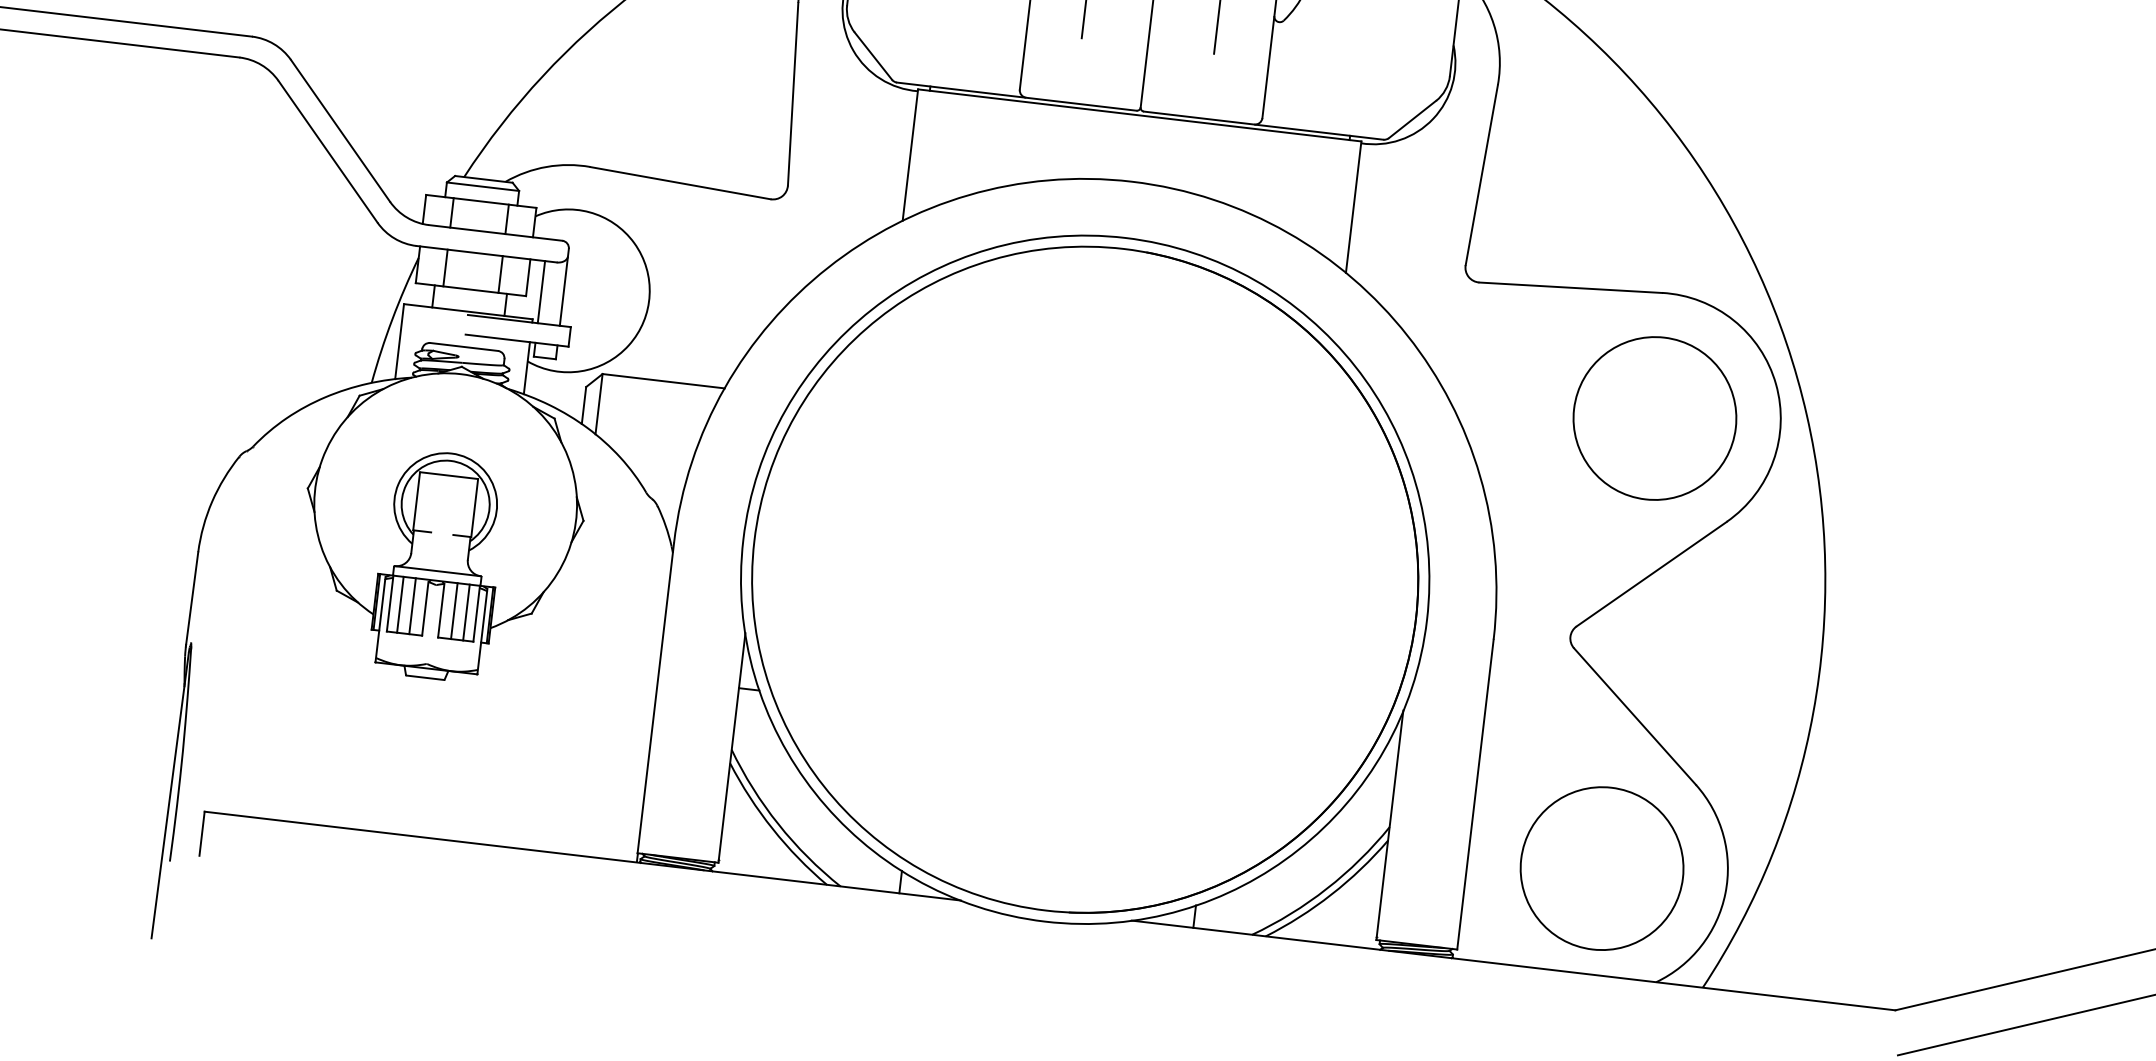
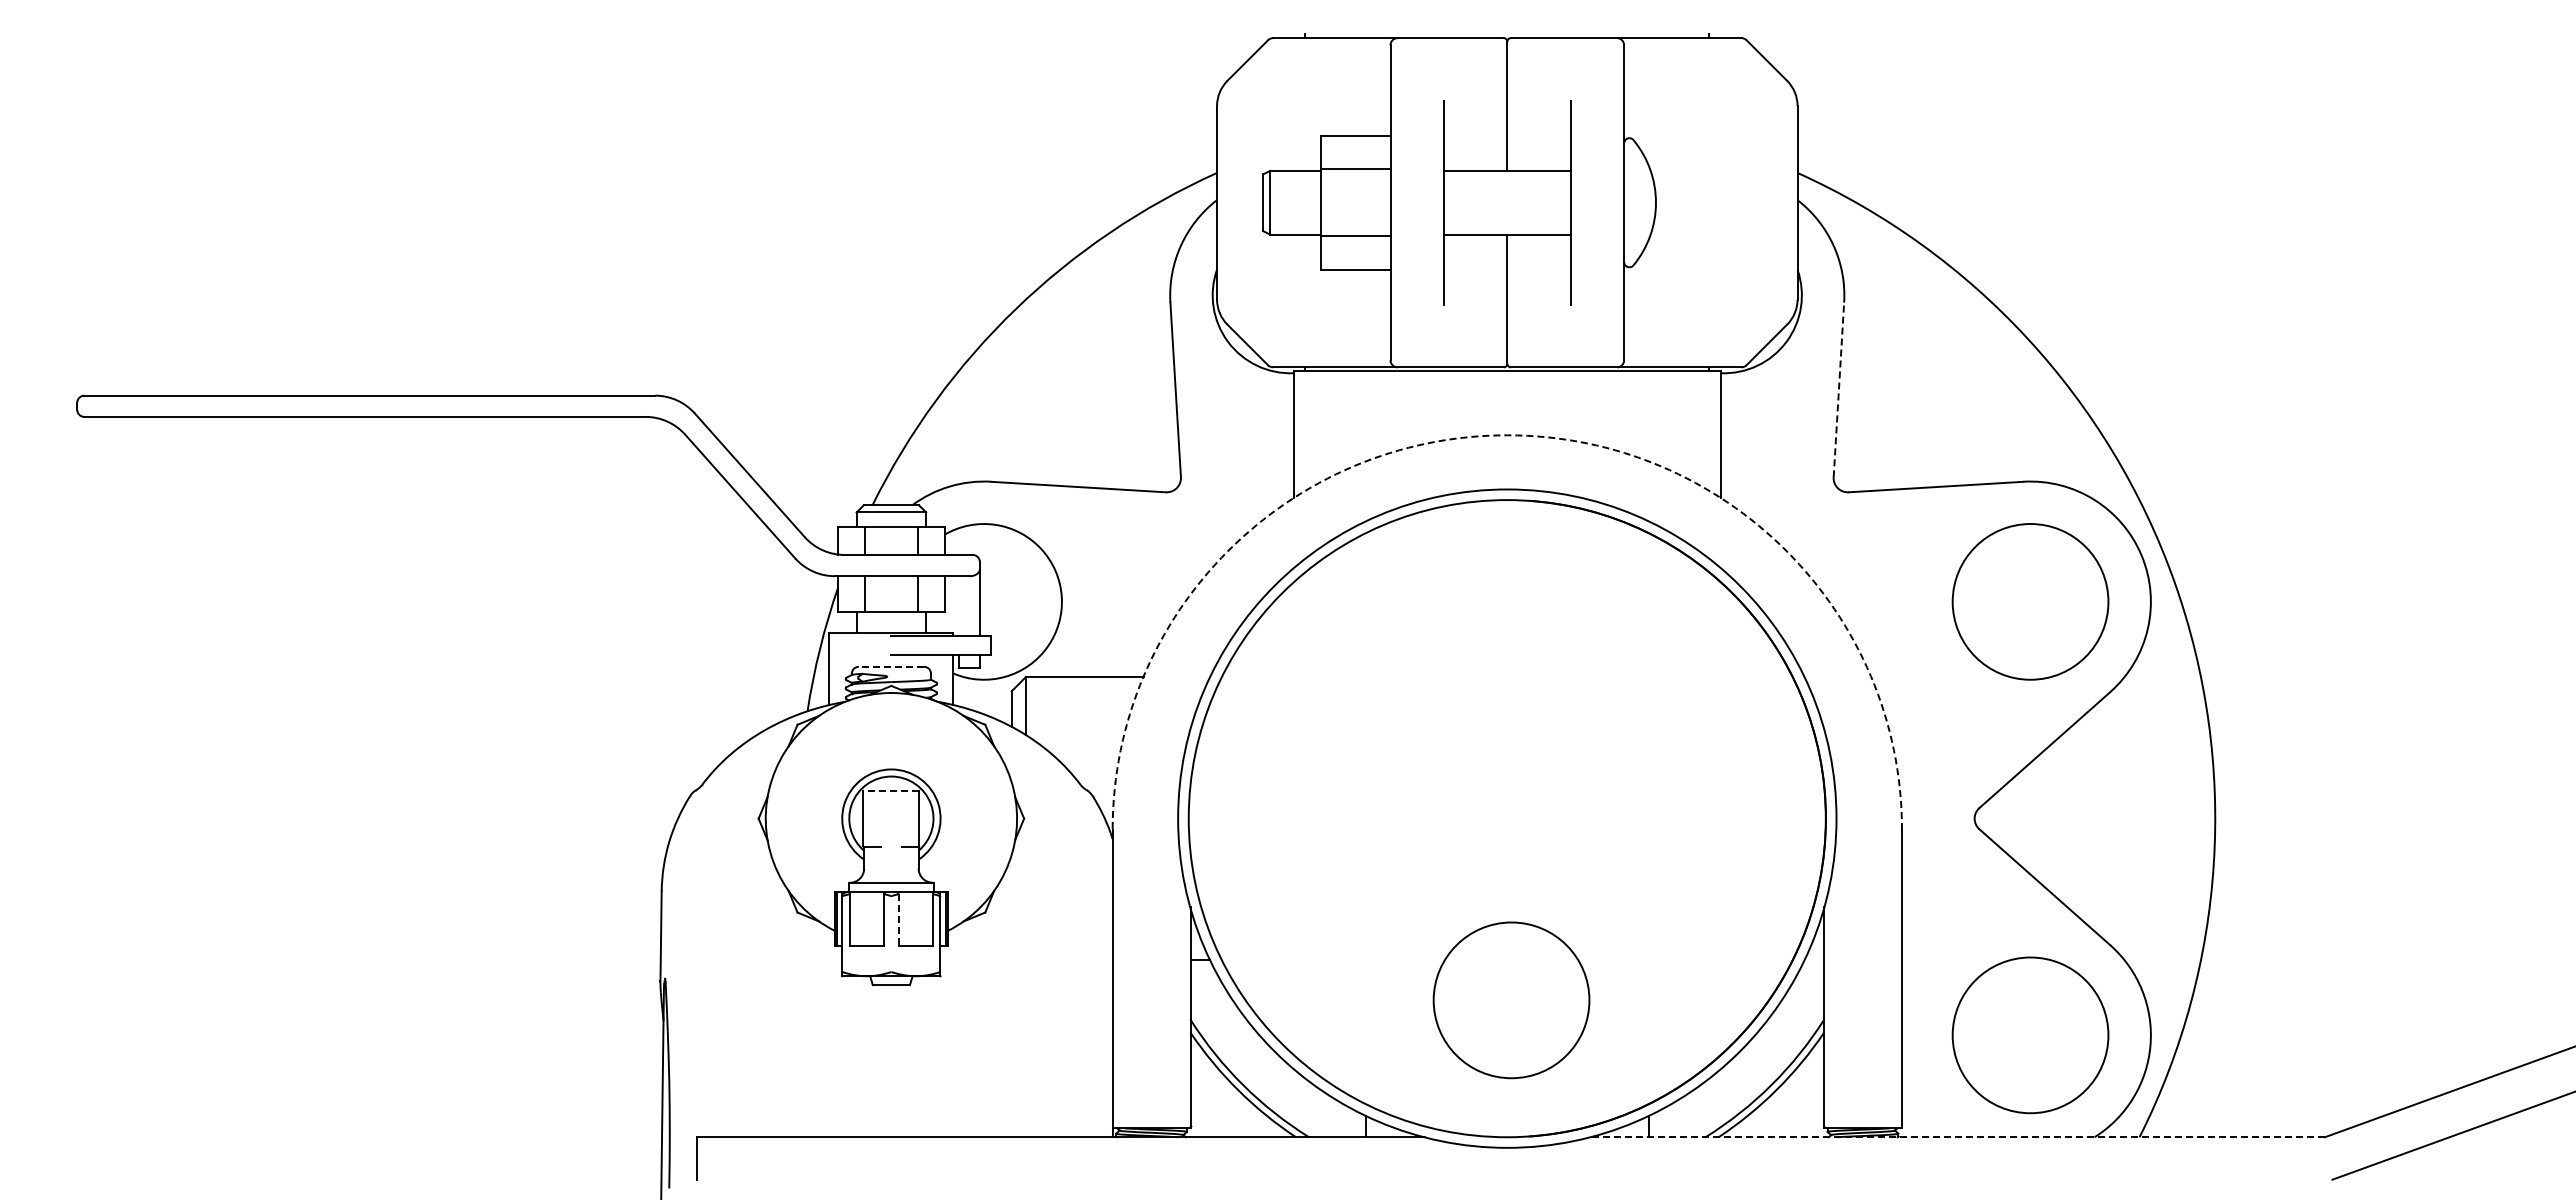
line: (1481, 174) -> (1838, 389), solid -> dashed
arc: (1132, 181) -> (1507, 435), solid -> dashed
line: (541, 292) -> (958, 606), removed
line: (464, 346) -> (891, 666), solid -> dashed
line: (449, 475) -> (891, 790), solid -> dashed
line: (400, 604) -> (859, 918), removed
line: (412, 605) -> (871, 918), removed
line: (441, 610) -> (899, 919), solid -> dashed
line: (454, 610) -> (911, 918), removed
line: (466, 612) -> (923, 918), removed
circle: (1067, 769) -> (1511, 1000), added
line: (1513, 965) -> (1957, 1137), solid -> dashed

